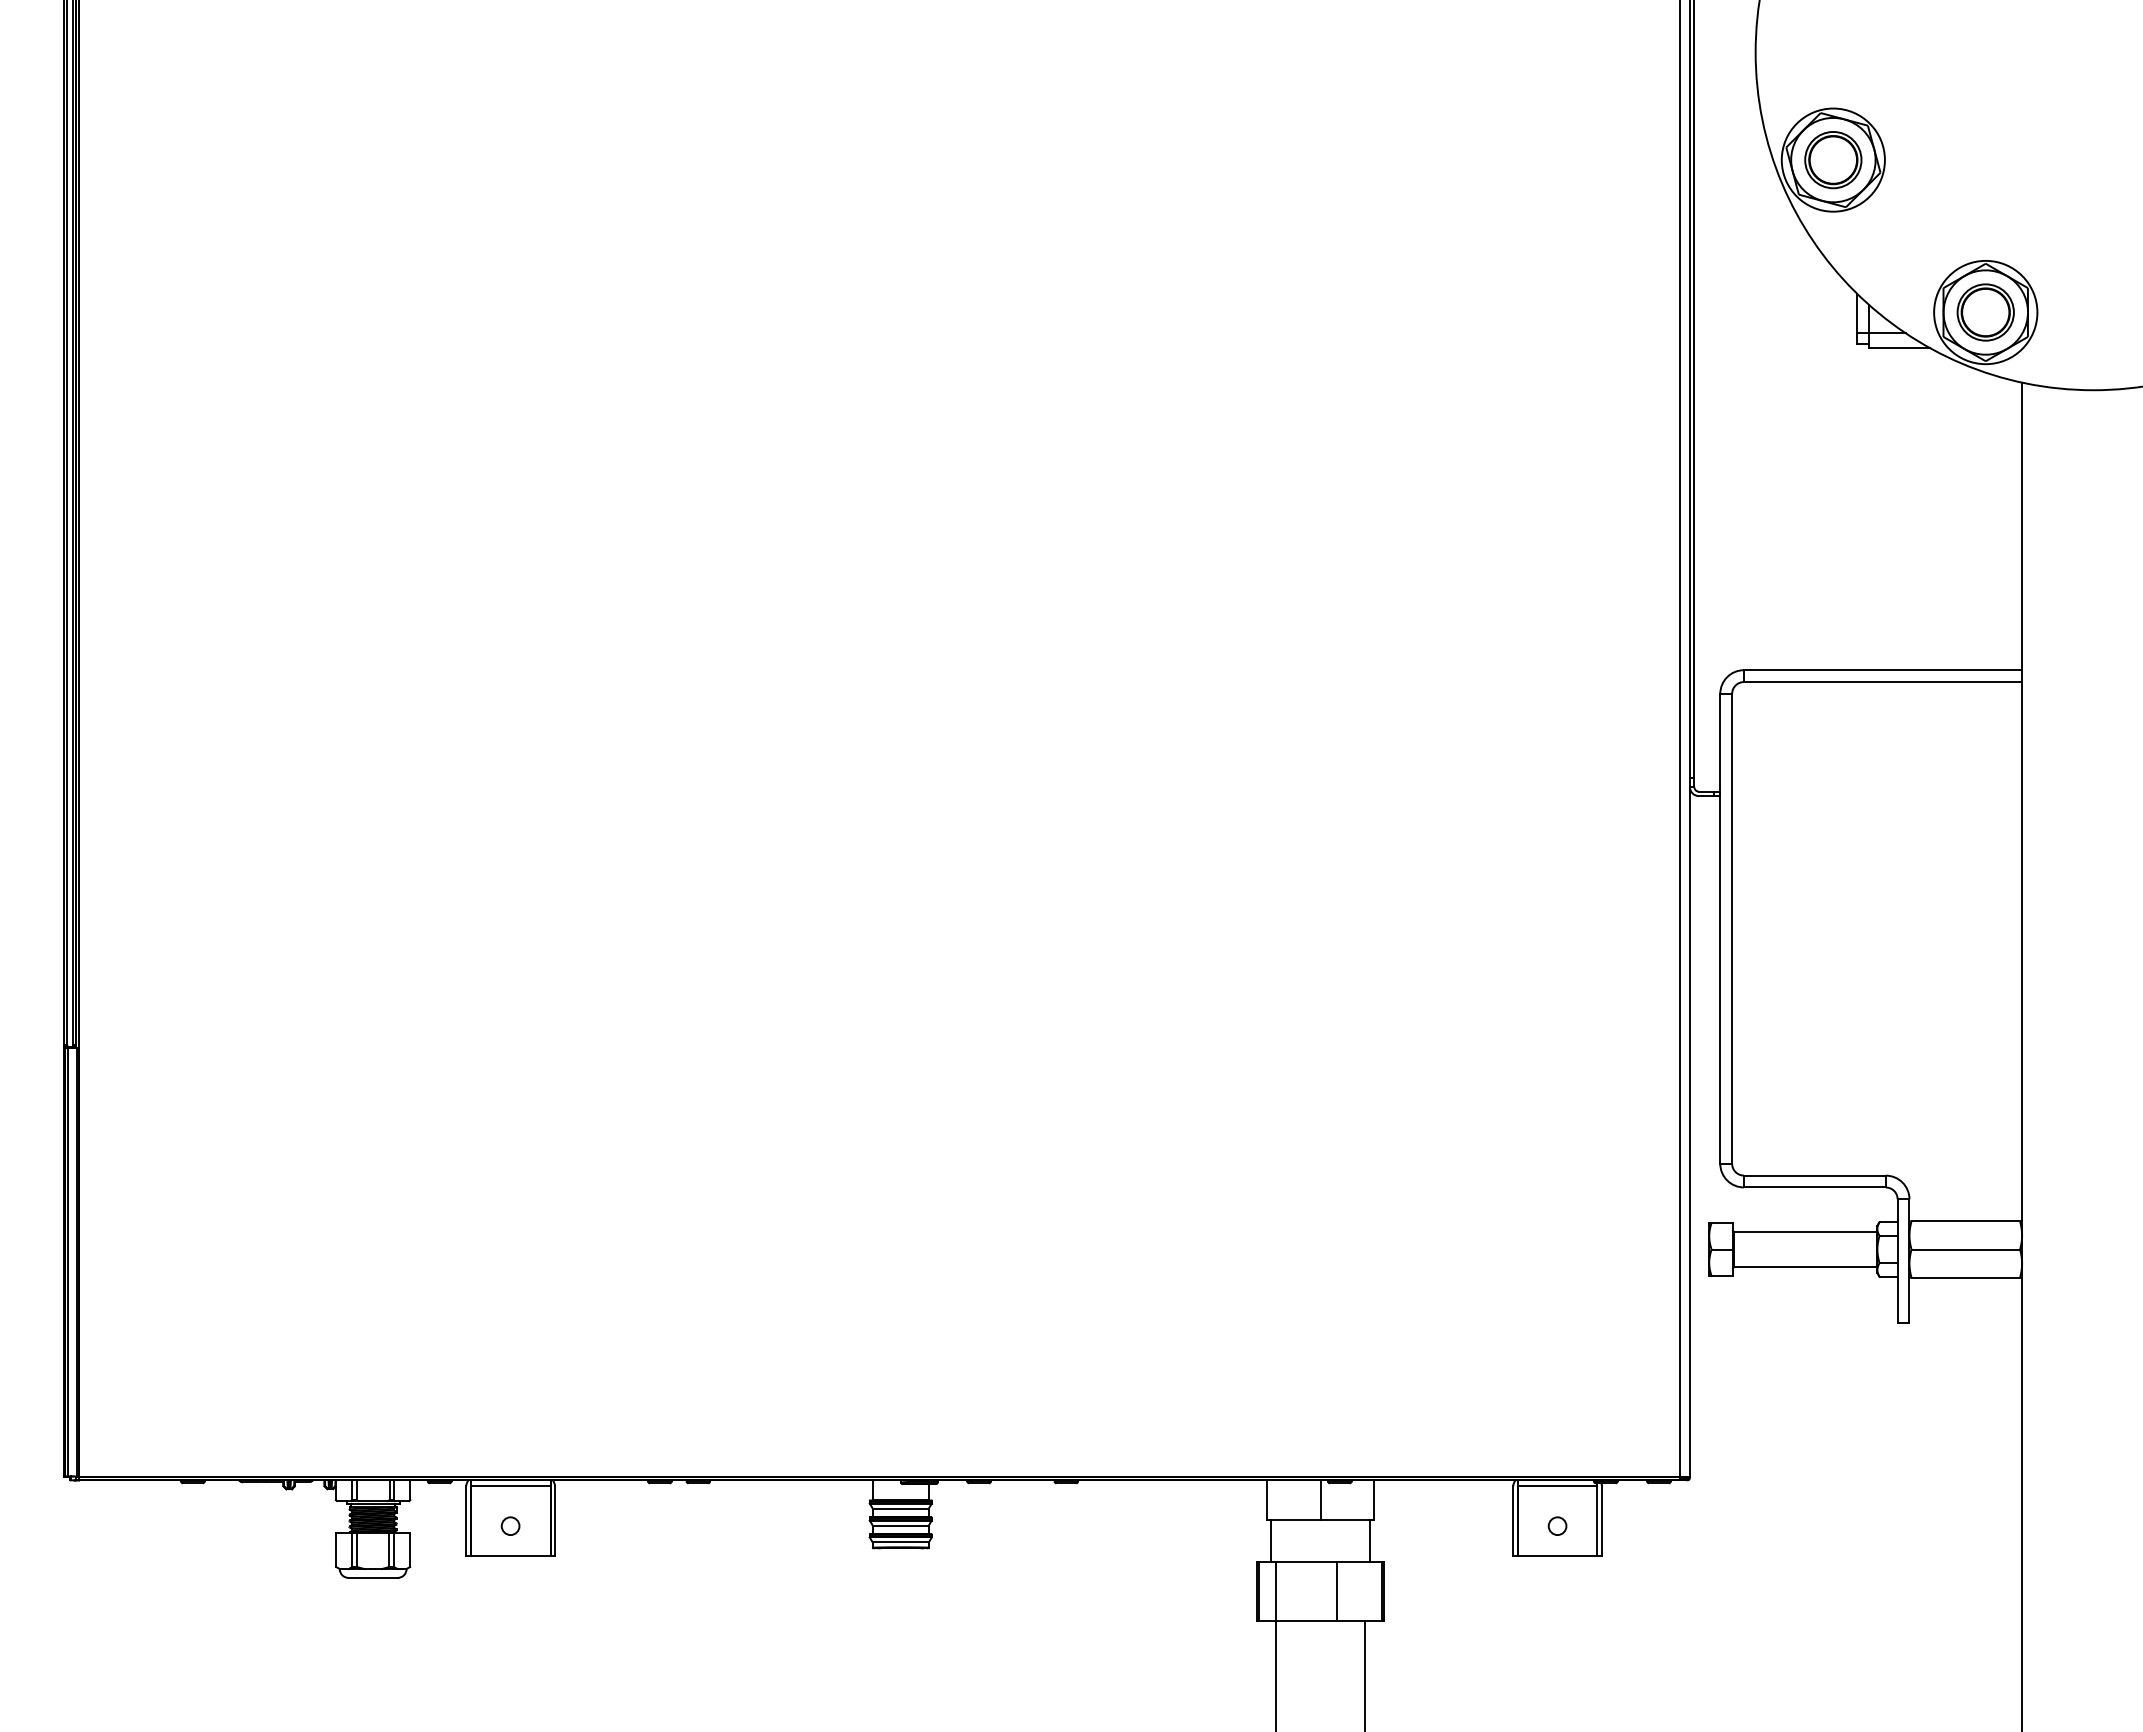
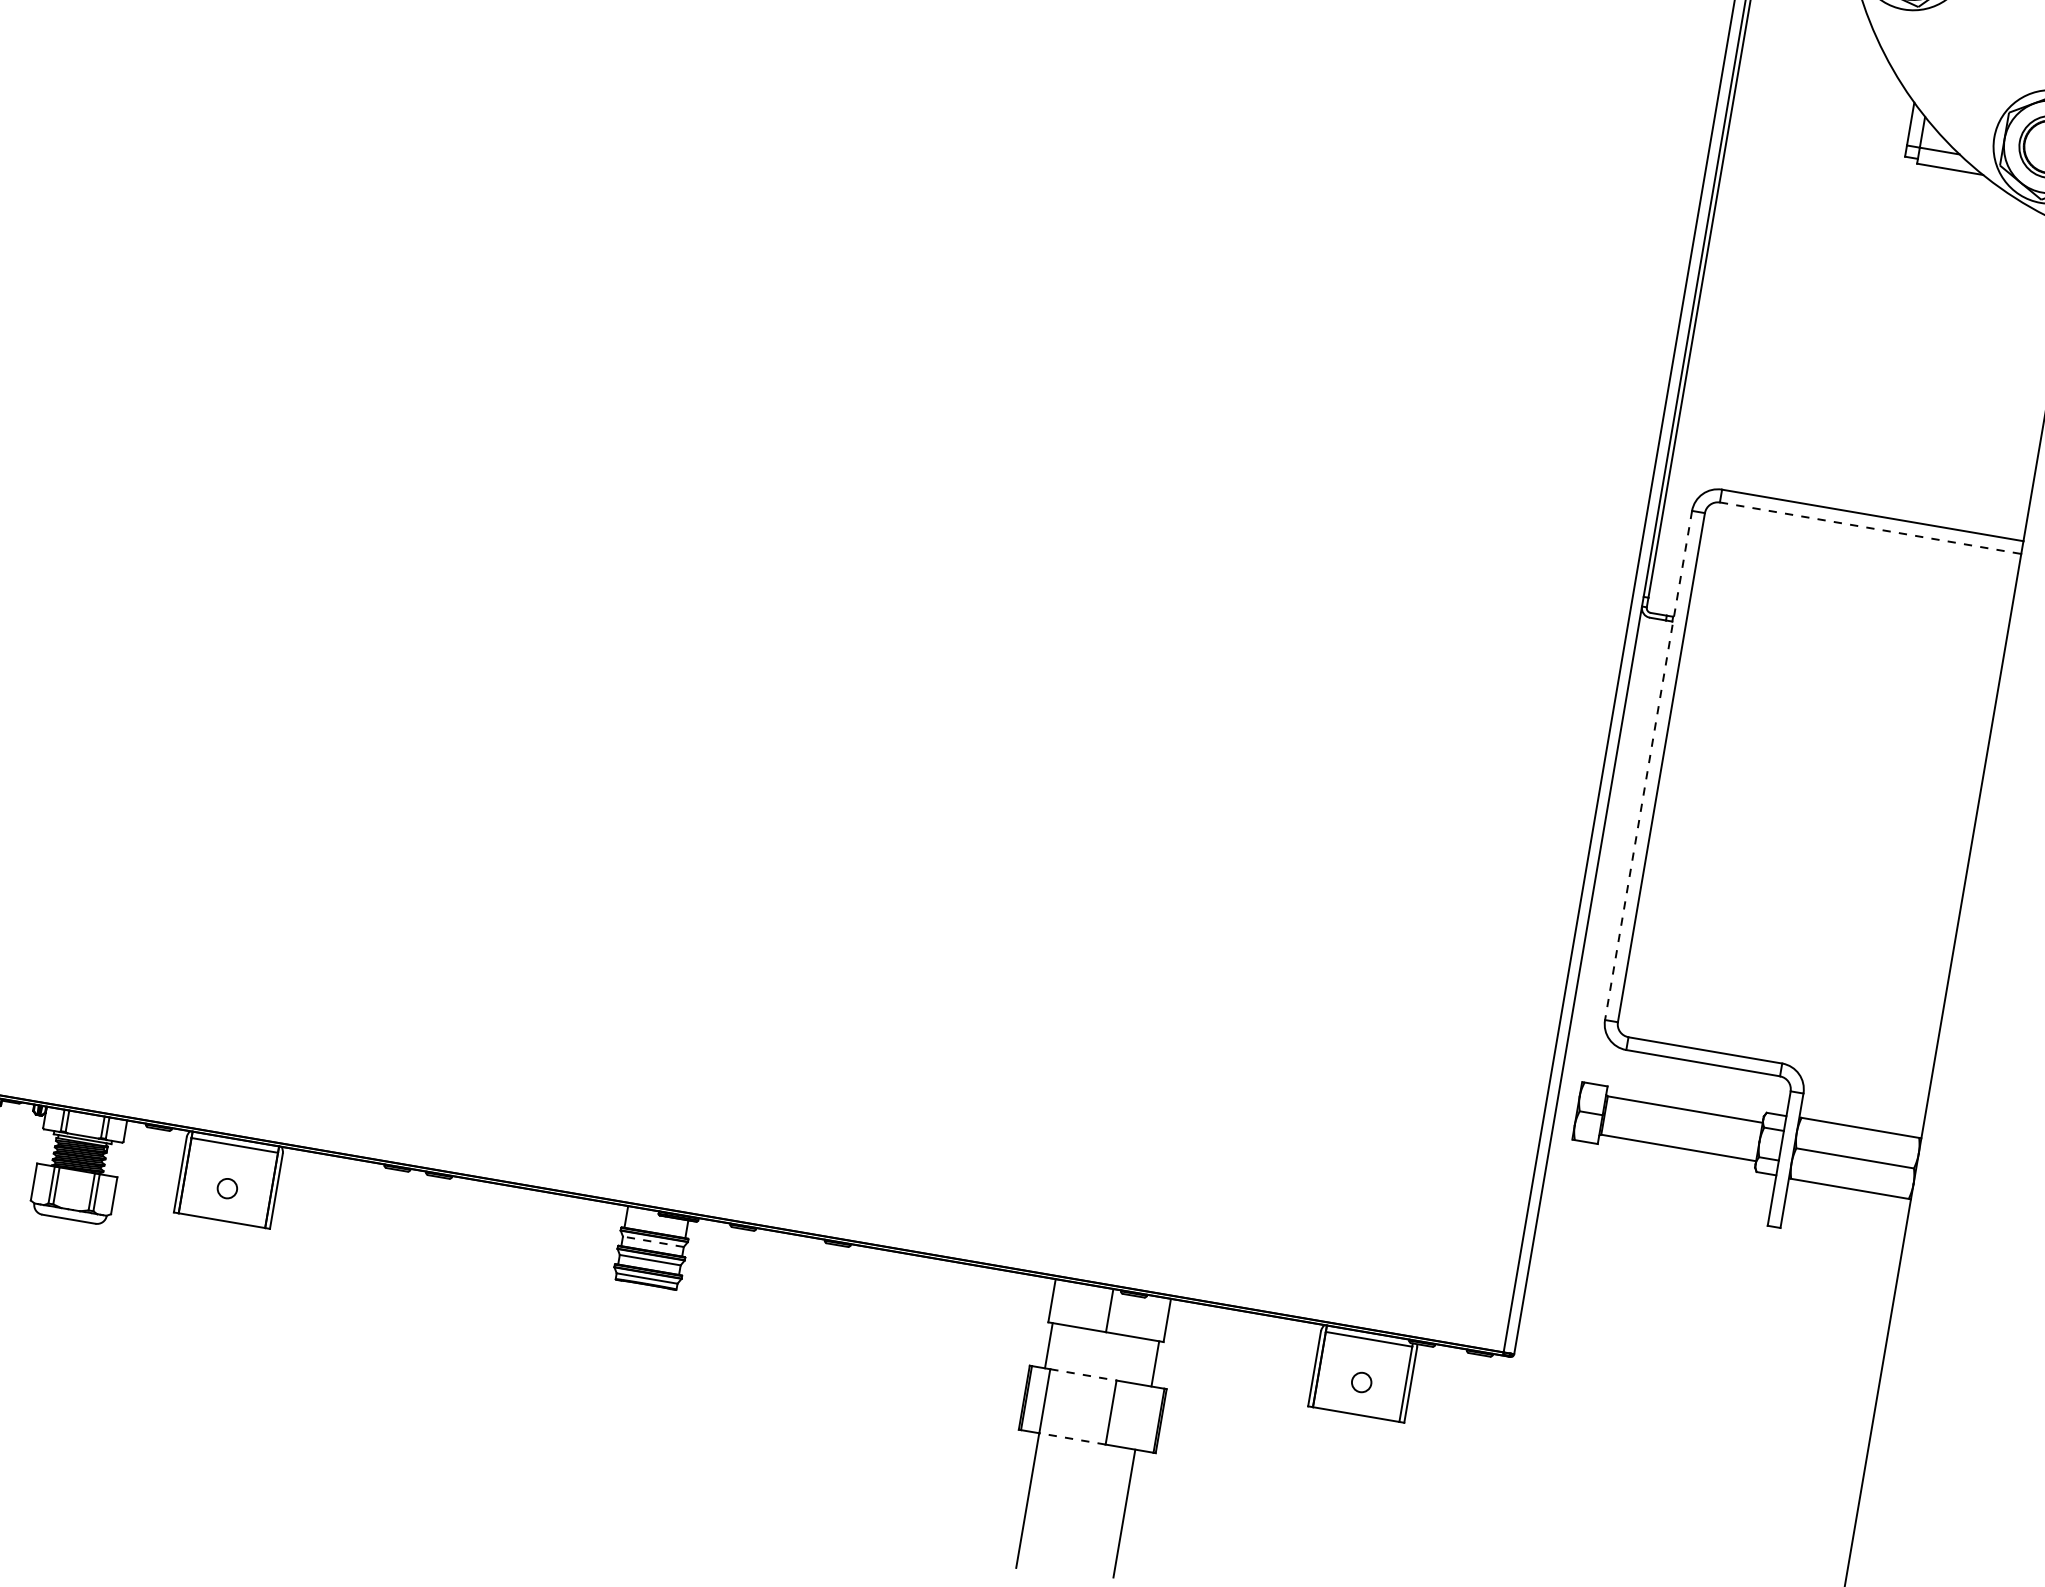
line: (1883, 682) -> (1871, 528), solid -> dashed
line: (1720, 928) -> (1648, 765), solid -> dashed
line: (900, 1508) -> (653, 1241), solid -> dashed
line: (1306, 1562) -> (1082, 1375), solid -> dashed
line: (1306, 1621) -> (1072, 1439), solid -> dashed

